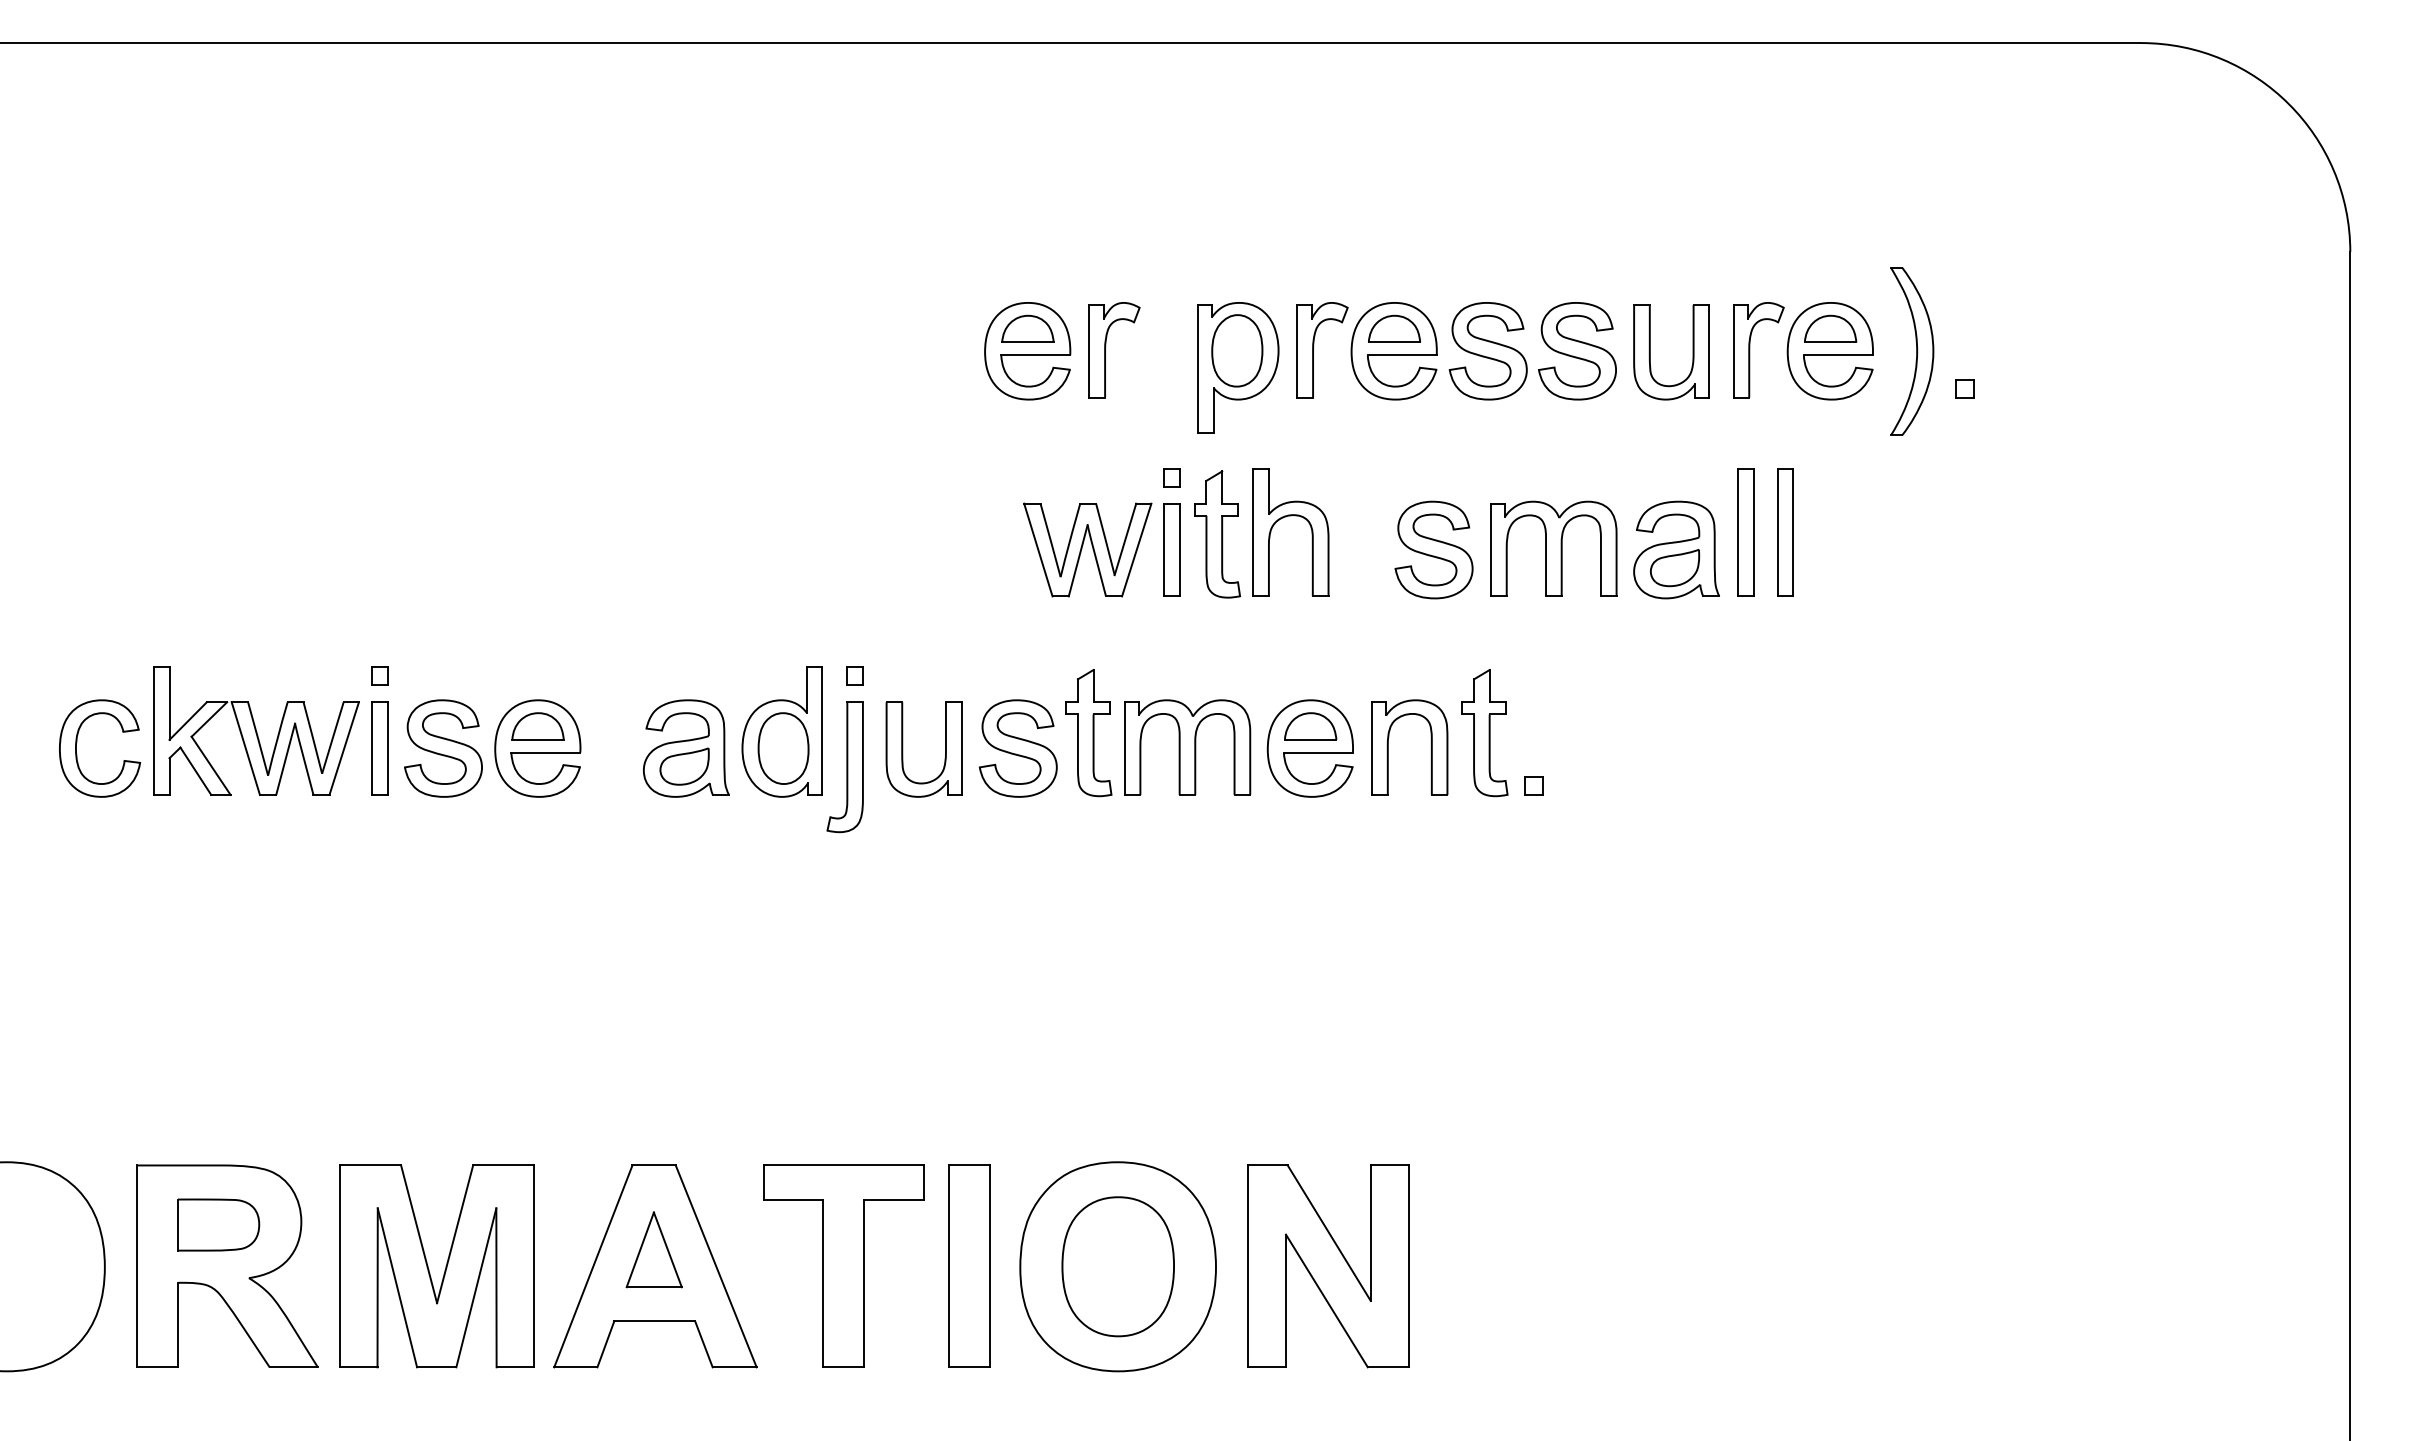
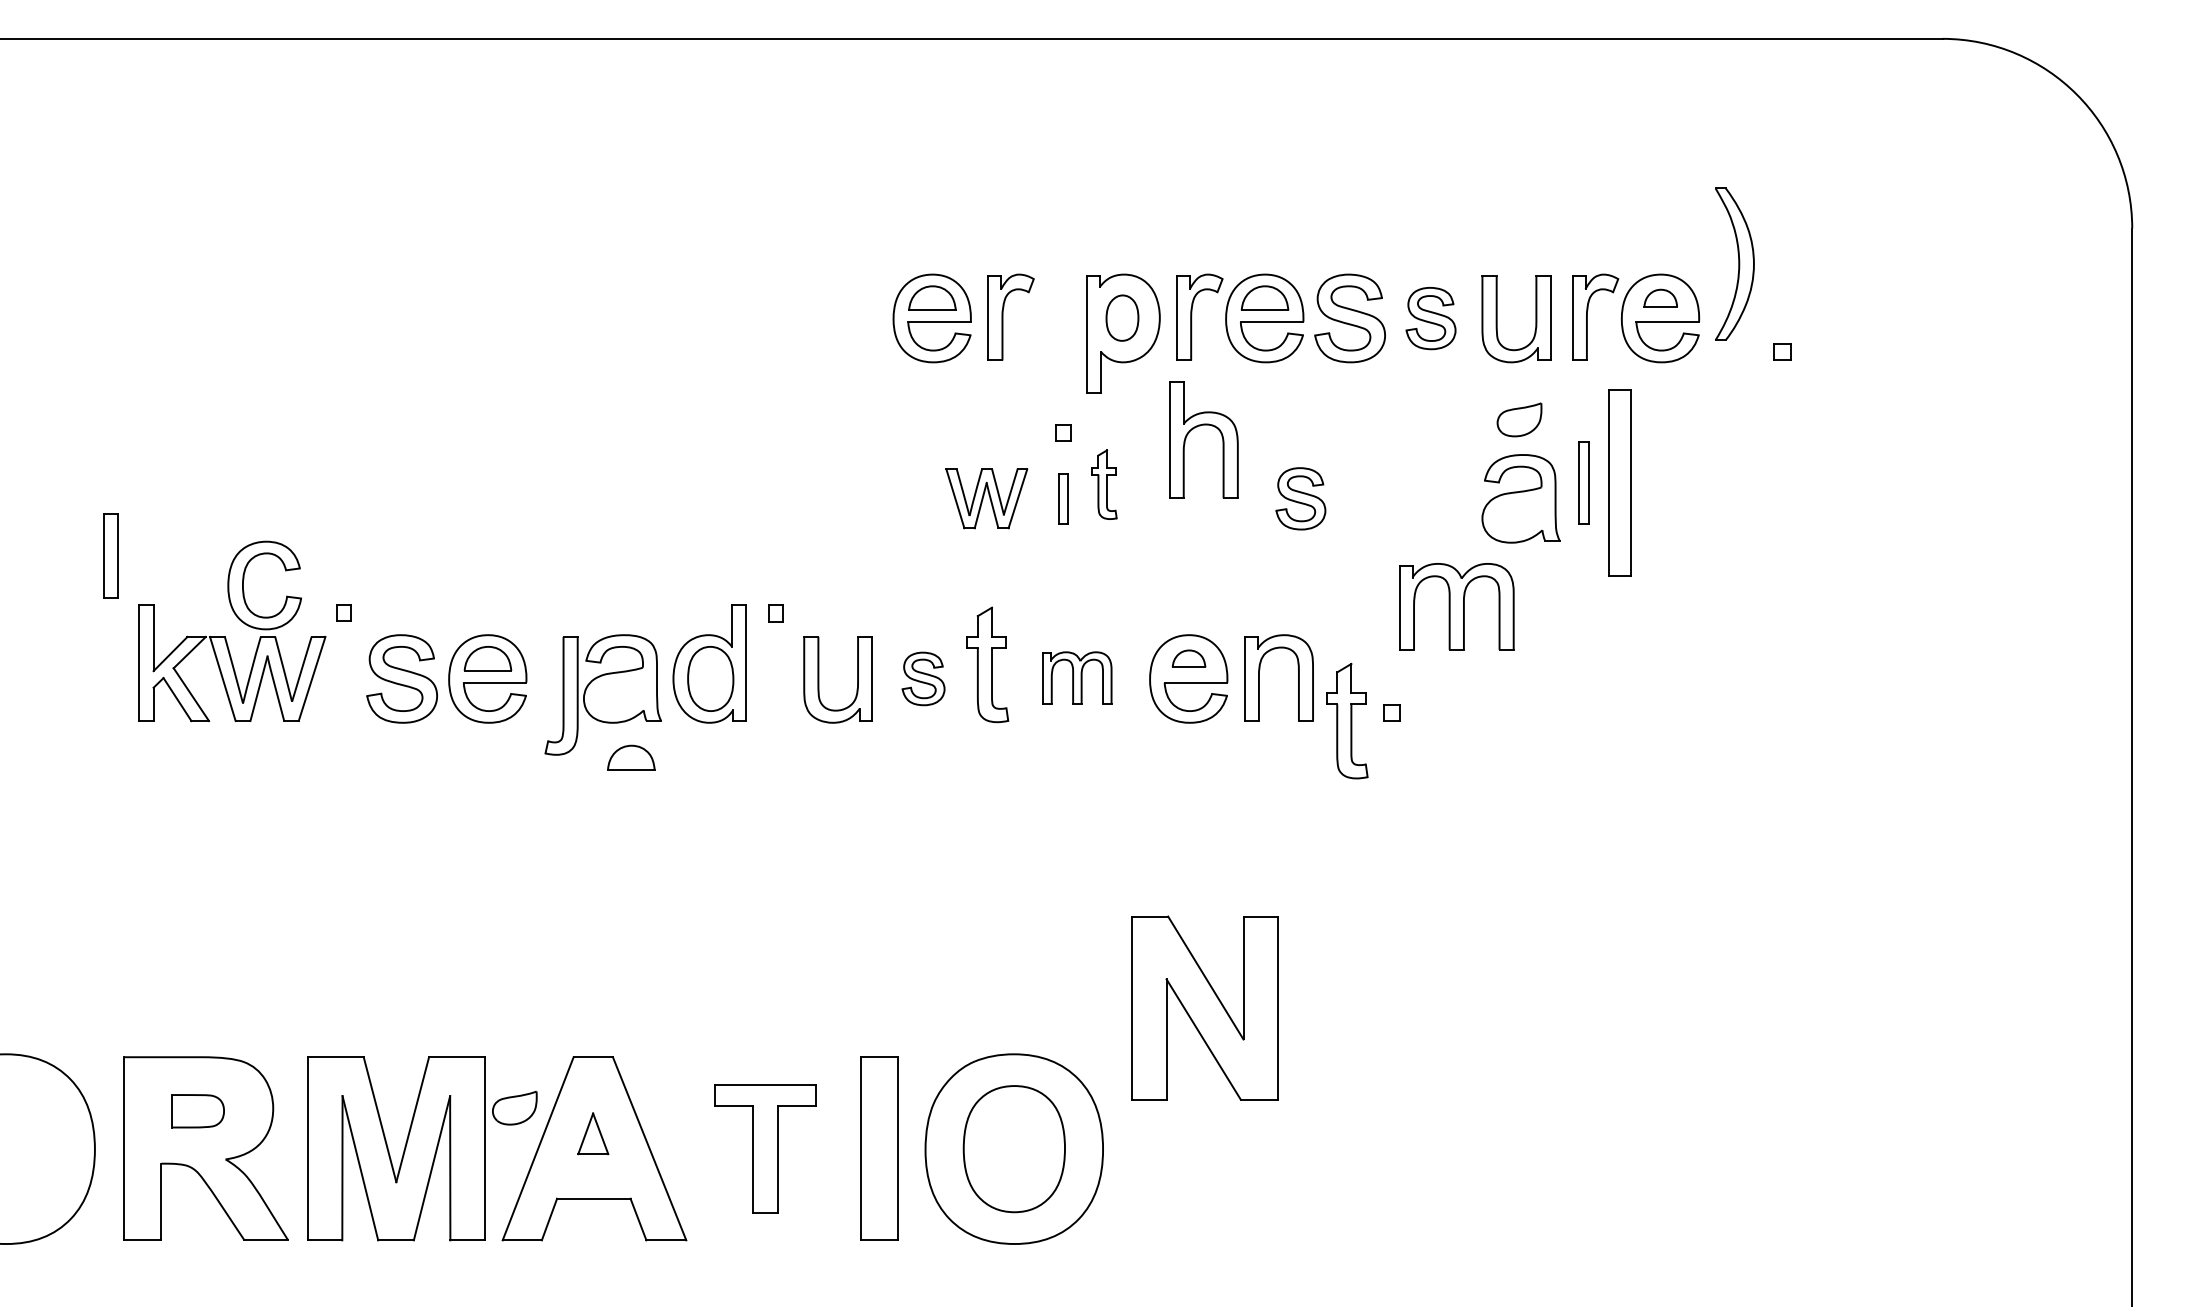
part: (1830, 328) -> (1660, 297), size x0.7
part: (1237, 350) -> (1122, 317), size x0.7
part: (1577, 351) -> (1431, 318), size x0.7
part: (1912, 351) -> (1735, 264), moved
part: (1286, 517) -> (1199, 426), moved
part: (1745, 532) -> (1583, 482), size x0.7
part: (1785, 532) -> (1619, 482), size x1.6
part: (1217, 534) -> (1104, 484), size x0.6
part: (1553, 548) -> (1456, 606), moved
part: (1087, 549) -> (986, 498), size x0.7
part: (1171, 549) -> (1062, 498), size x0.6
part: (1433, 549) -> (1300, 498), size x0.7
part: (1675, 568) -> (1519, 420), moved
part: (1310, 726) -> (1188, 658), size x0.7
part: (1484, 733) -> (1346, 721), moved
part: (77, 742) -> (244, 580), moved
part: (1187, 747) -> (1077, 677), size x0.6
part: (379, 748) -> (110, 555), moved
part: (1017, 748) -> (922, 678), size x0.6
part: (684, 766) -> (514, 1108), moved
part: (844, 767) -> (560, 696), moved
part: (695, 835) -> (630, 757), added
part: (218, 1224) -> (198, 1110), size x0.7
part: (653, 1249) -> (592, 1133), size x0.6
part: (843, 1265) -> (765, 1147), size x0.7
part: (1328, 1266) -> (1205, 1008), moved

